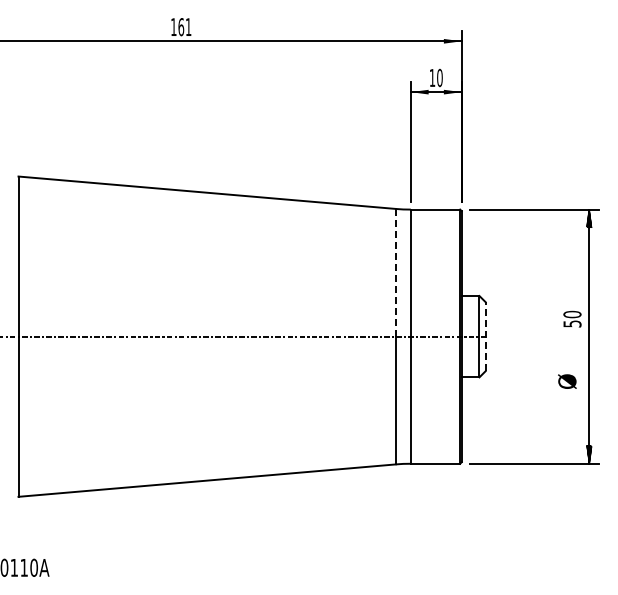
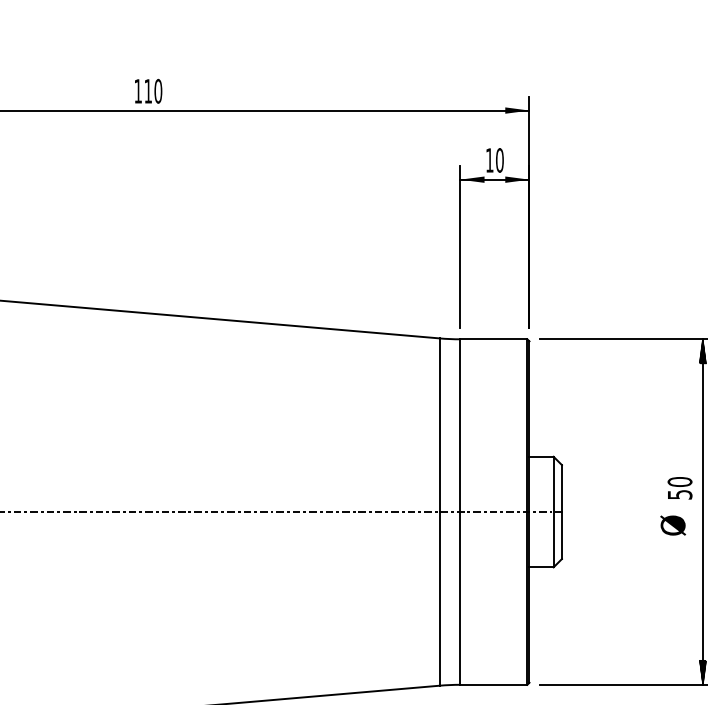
text: (184, 27) -> (152, 91), 161 -> 110
line: (395, 272) -> (439, 424), dashed -> solid
line: (485, 336) -> (561, 511), dashed -> solid
text: (567, 381) -> (673, 525), moved

